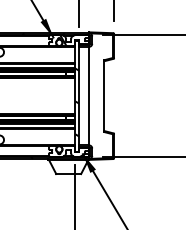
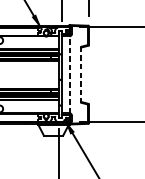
line: (89, 95) -> (69, 74), solid -> dashed
line: (104, 96) -> (81, 75), solid -> dashed

